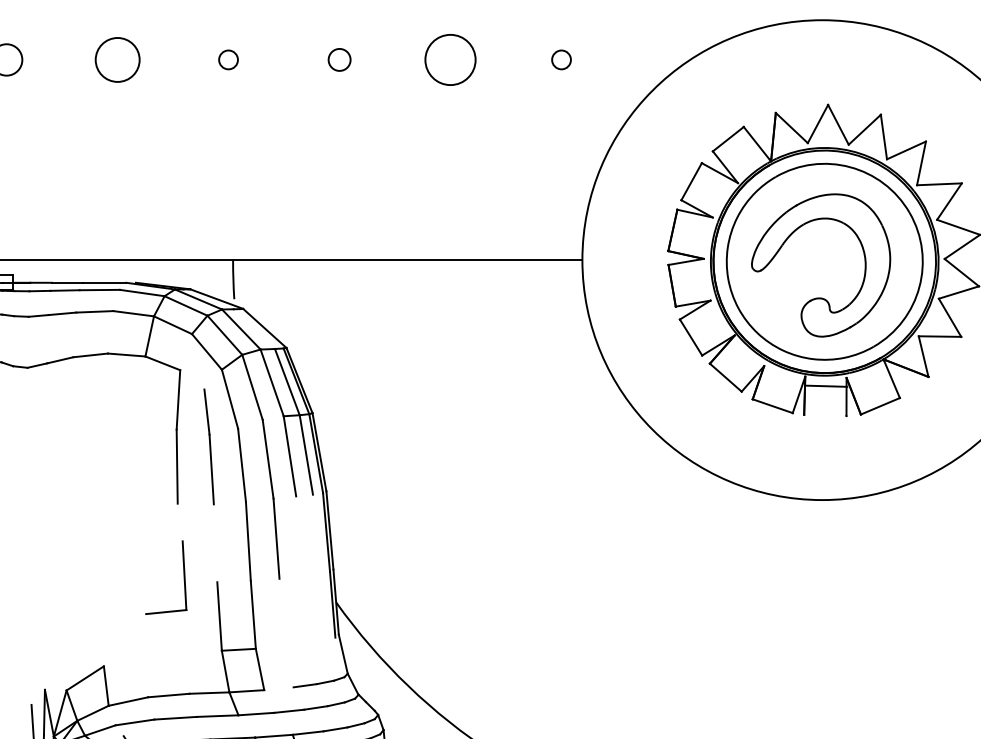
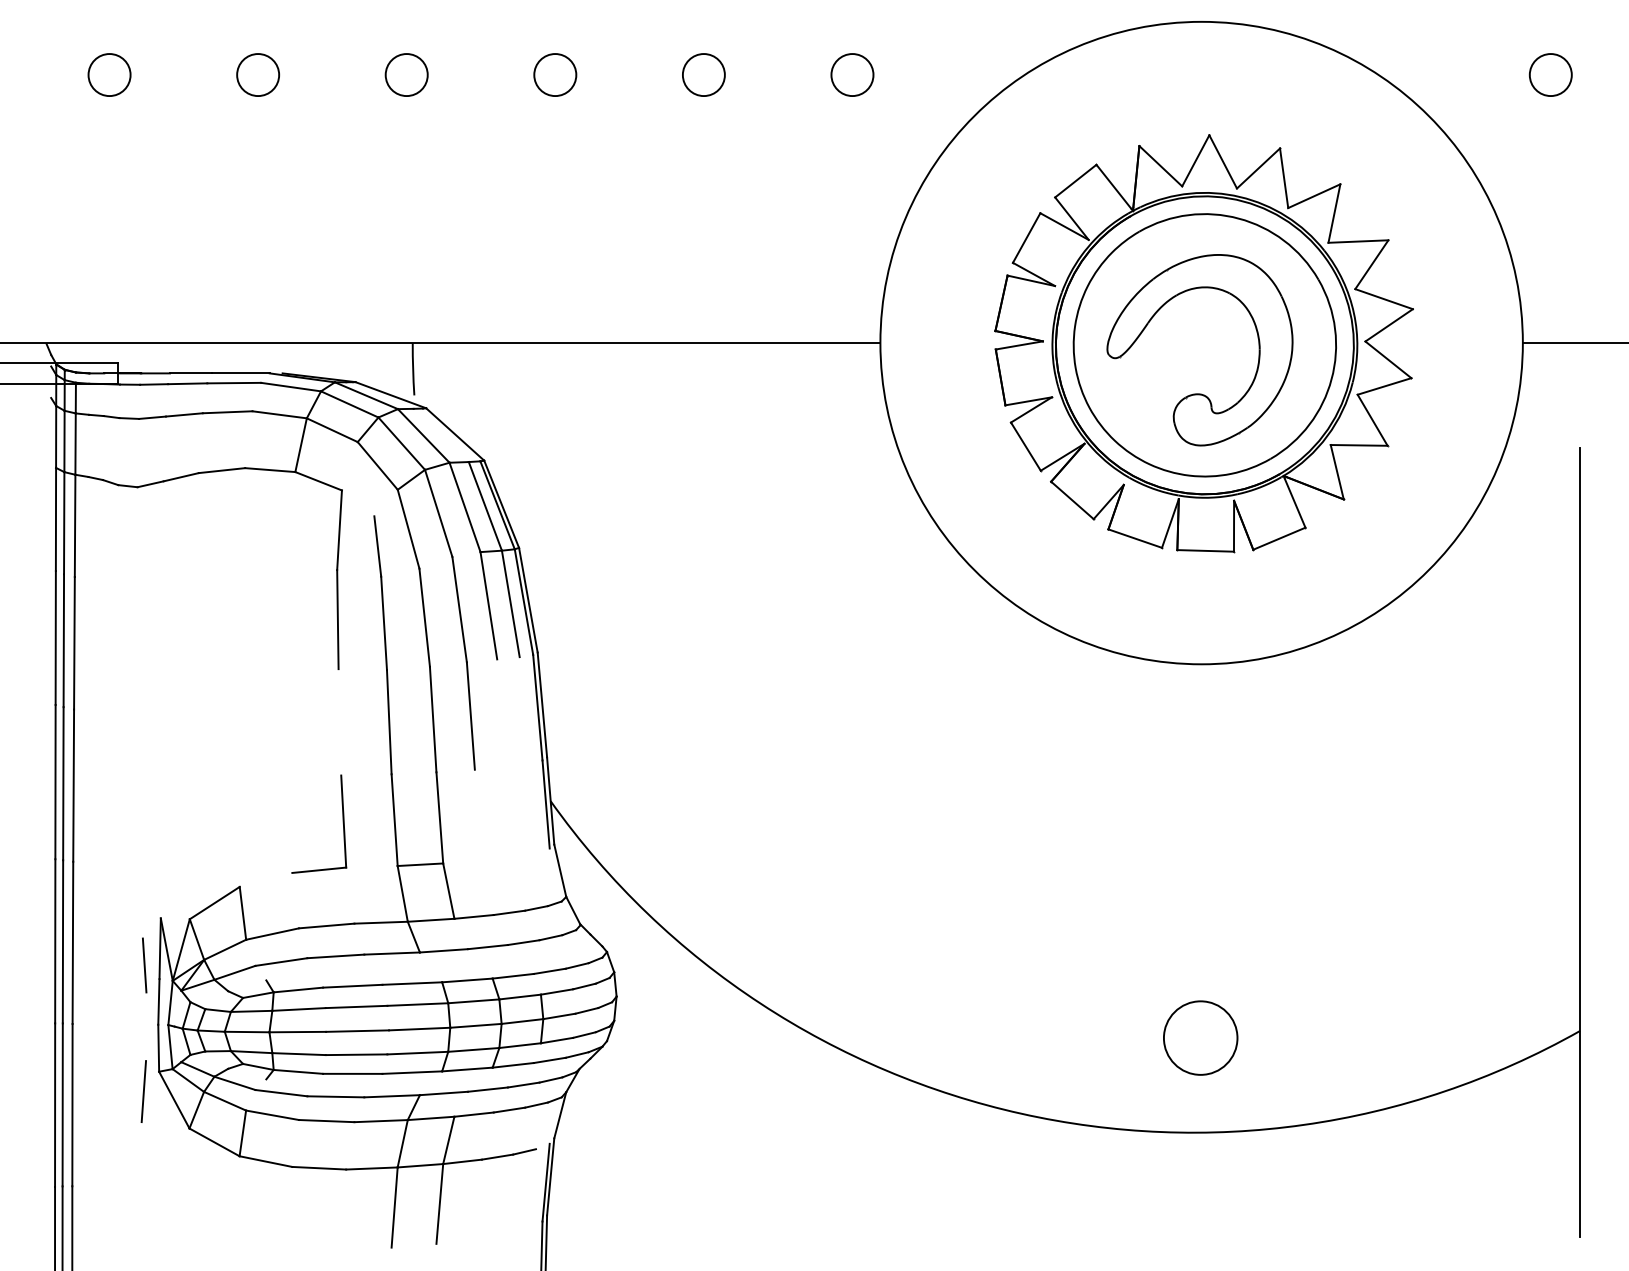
circle: (117, 59) -> (257, 74), size x0.71
circle: (228, 59) -> (406, 74), size x1.67
circle: (339, 59) -> (555, 74), size x1.43
circle: (450, 59) -> (703, 74), size x0.62
circle: (561, 59) -> (852, 74), size x1.67
line: (825, 385) -> (1205, 550), moved
line: (214, 543) -> (388, 722), added
part: (183, 577) -> (342, 823), moved
line: (278, 688) -> (473, 916), added

